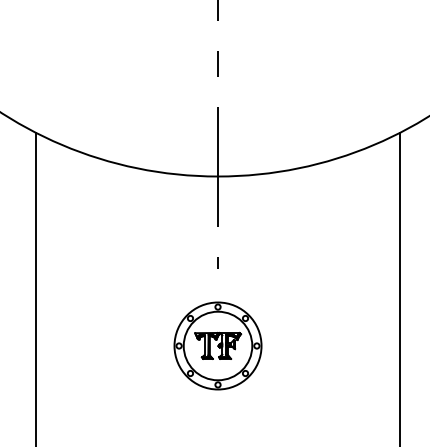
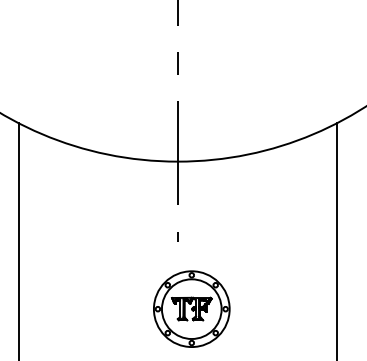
part: (217, 345) -> (191, 308), moved

